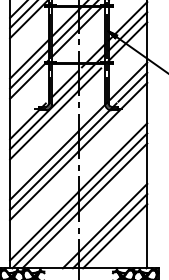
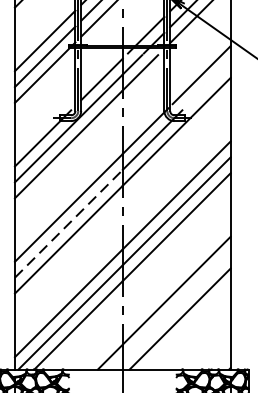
line: (132, 86) -> (207, 83), removed
line: (44, 175) -> (69, 223), solid -> dashed
line: (109, 231) -> (171, 311), removed

